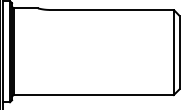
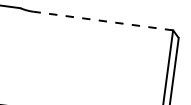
line: (111, 9) -> (102, 20), solid -> dashed

